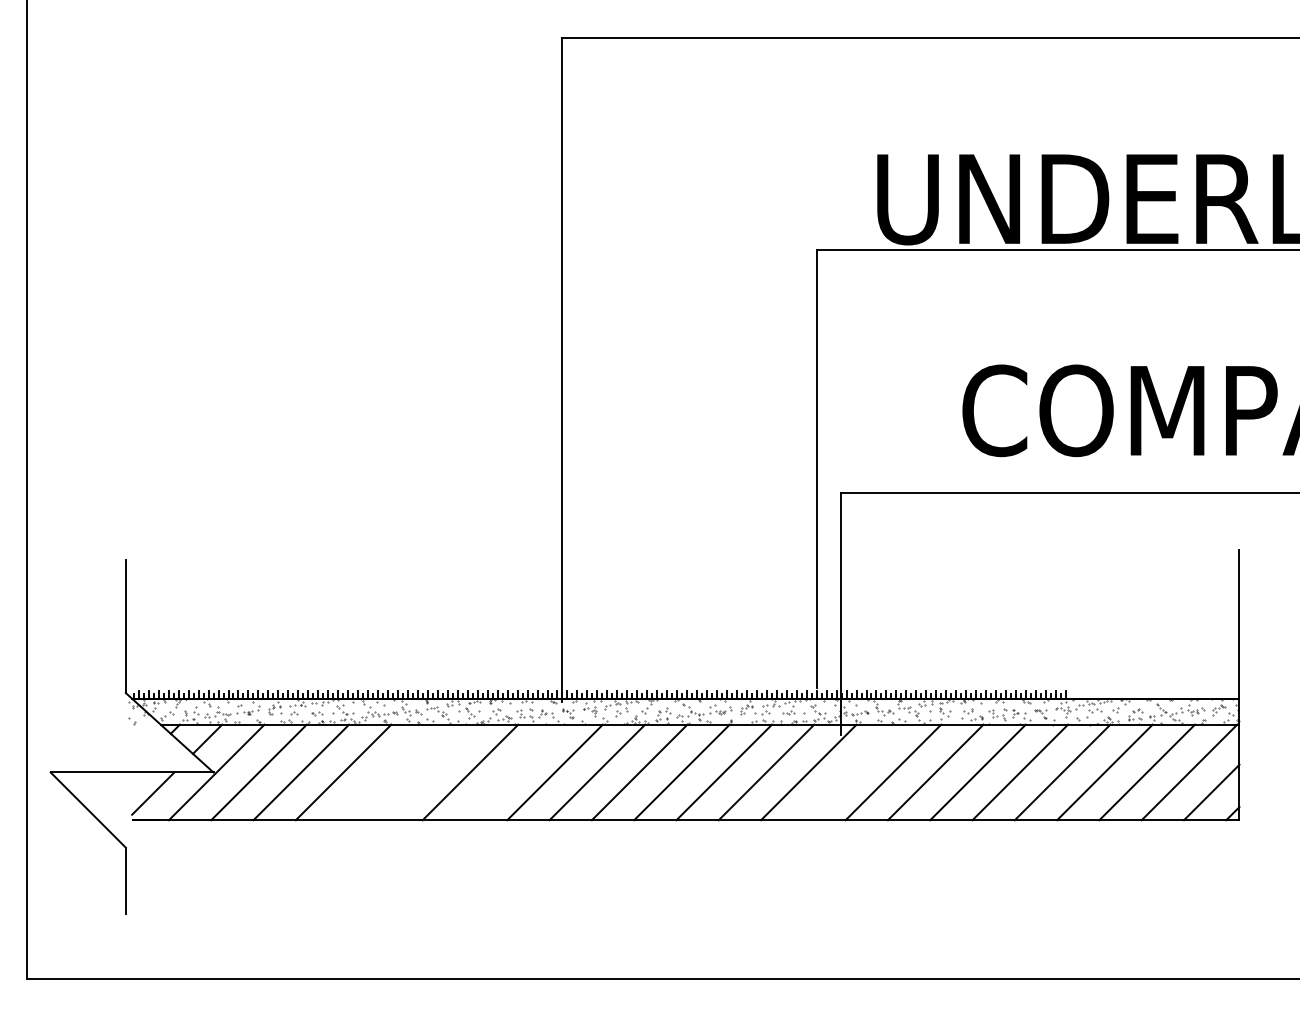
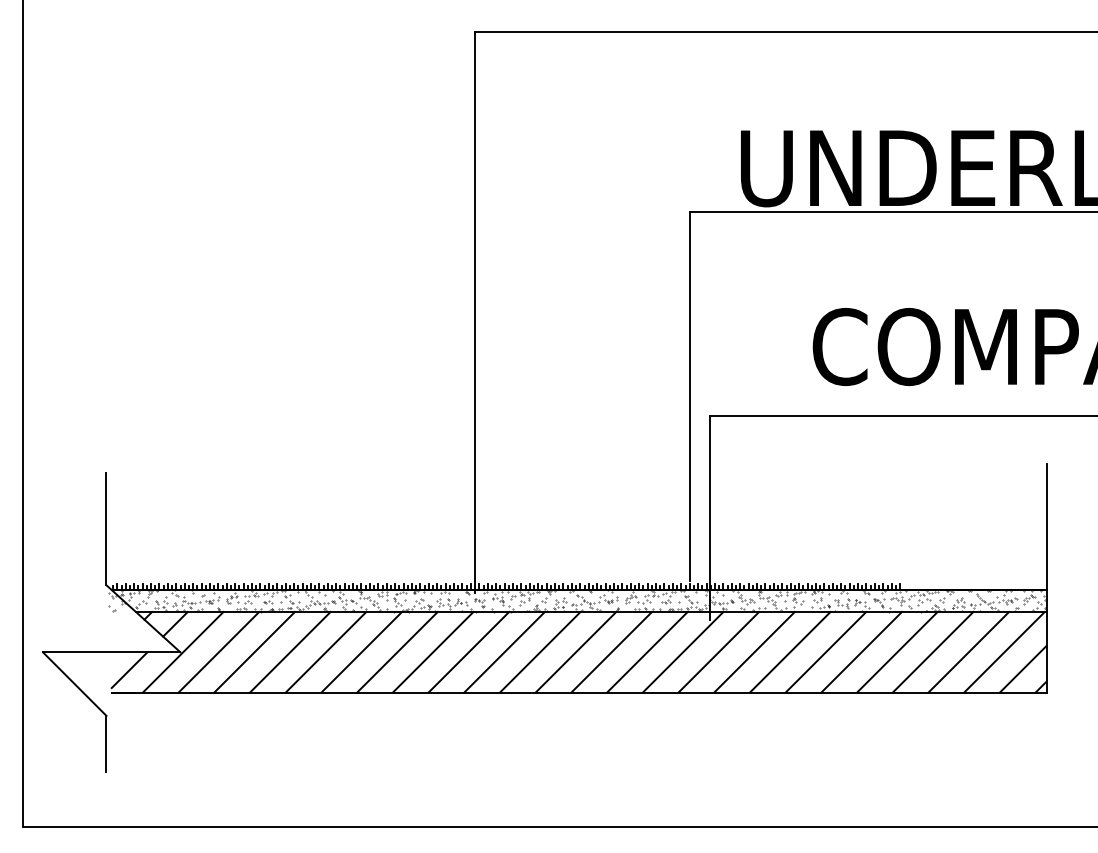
line: (385, 772) -> (325, 652), added
line: (427, 772) -> (361, 652), added
line: (512, 772) -> (432, 652), added
line: (850, 772) -> (718, 652), added

